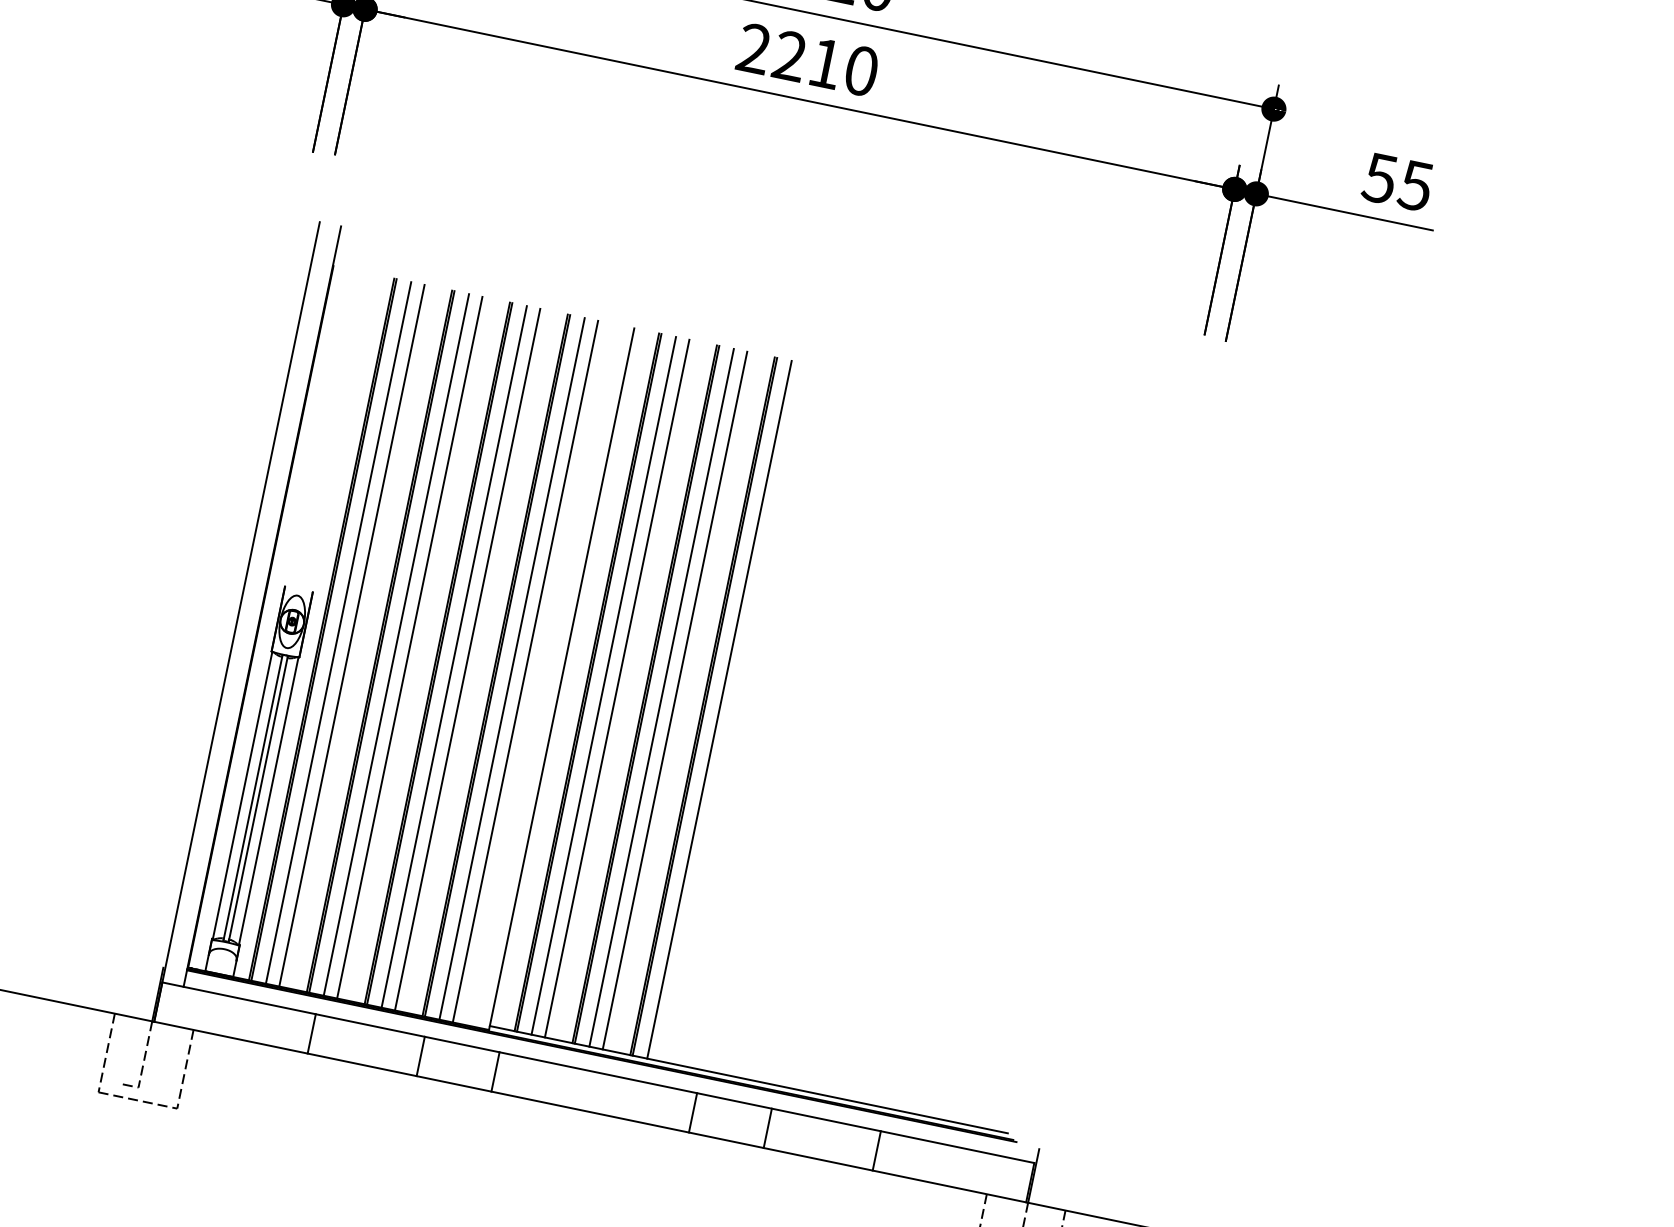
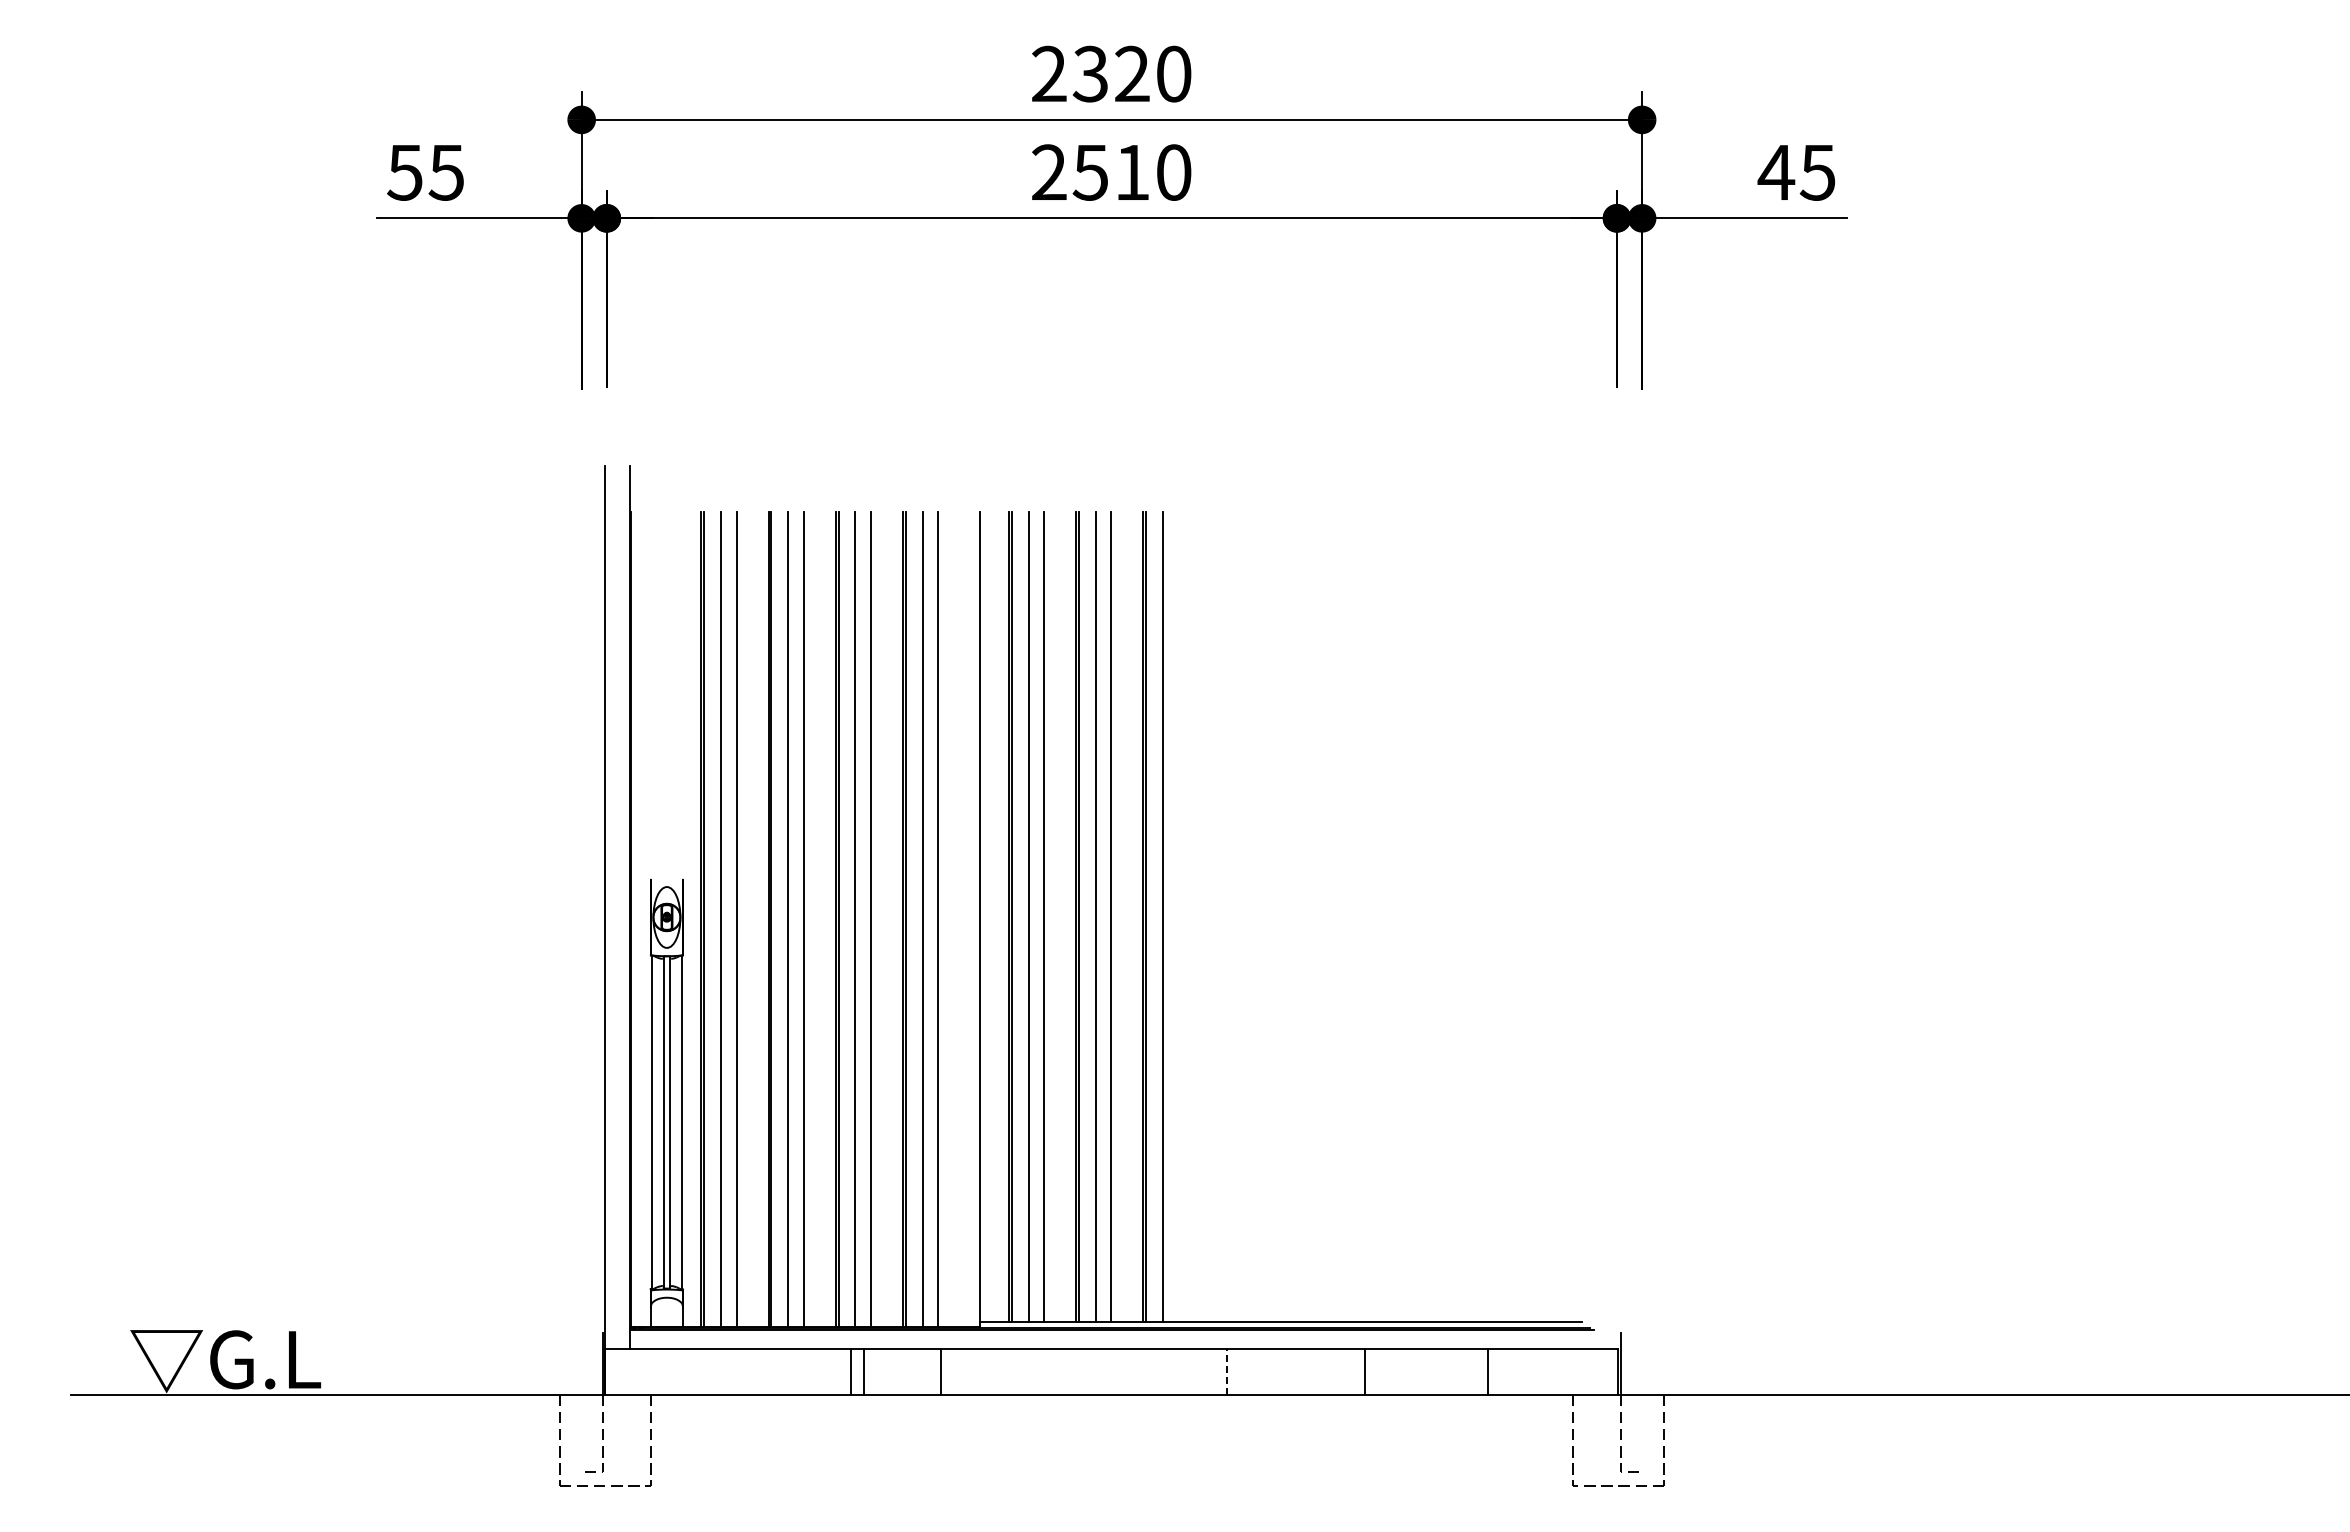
text: (789, 56) -> (1090, 172), 2210 -> 2510
text: (1380, 178) -> (1776, 172), 55 -> 45
line: (311, 1033) -> (850, 1371), moved
line: (420, 1056) -> (864, 1371), moved
line: (495, 1071) -> (941, 1371), moved
line: (692, 1112) -> (1226, 1371), solid -> dashed
line: (767, 1127) -> (1364, 1371), moved
line: (877, 1150) -> (1488, 1371), moved

